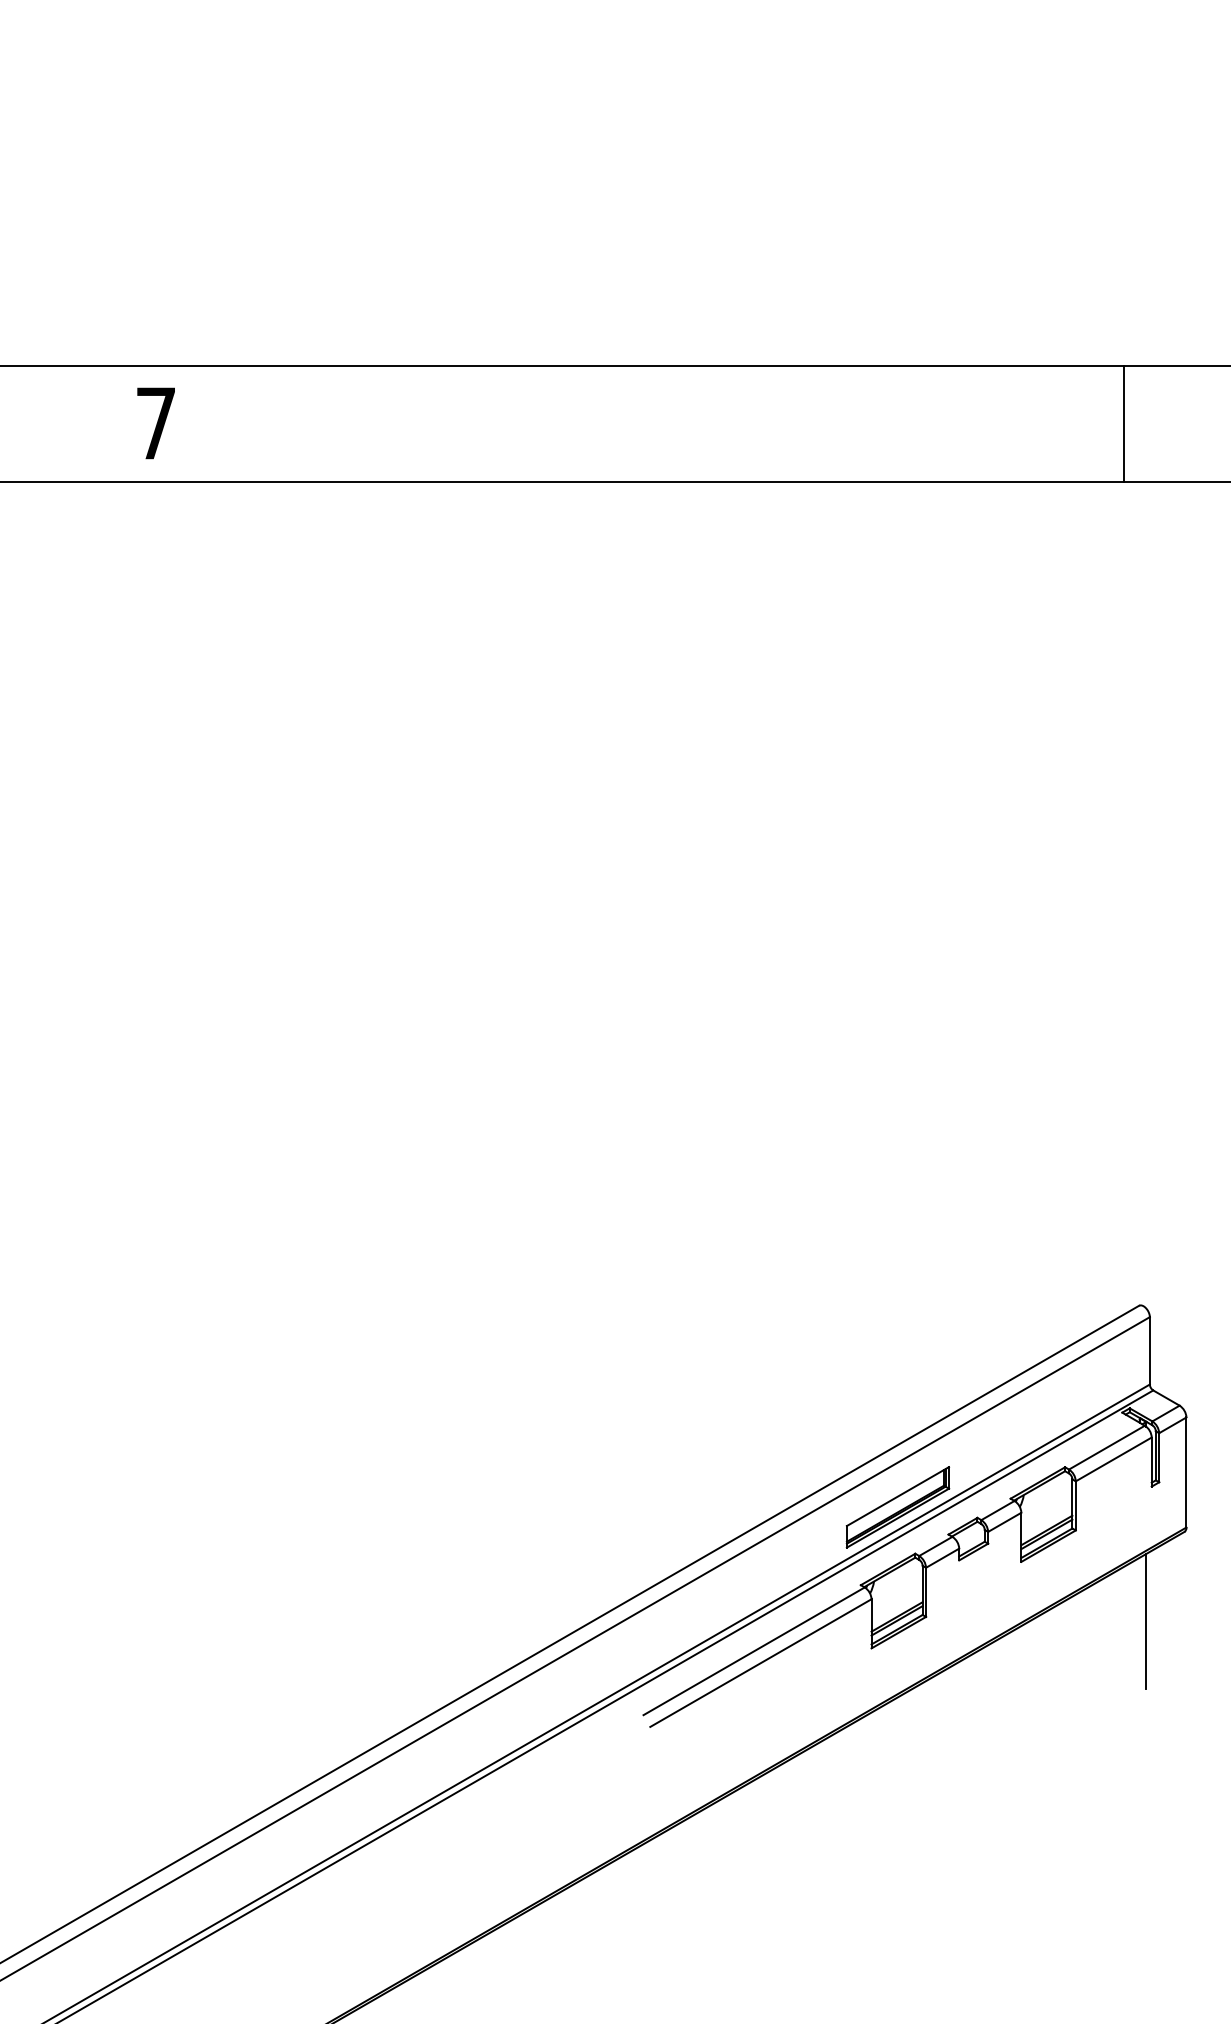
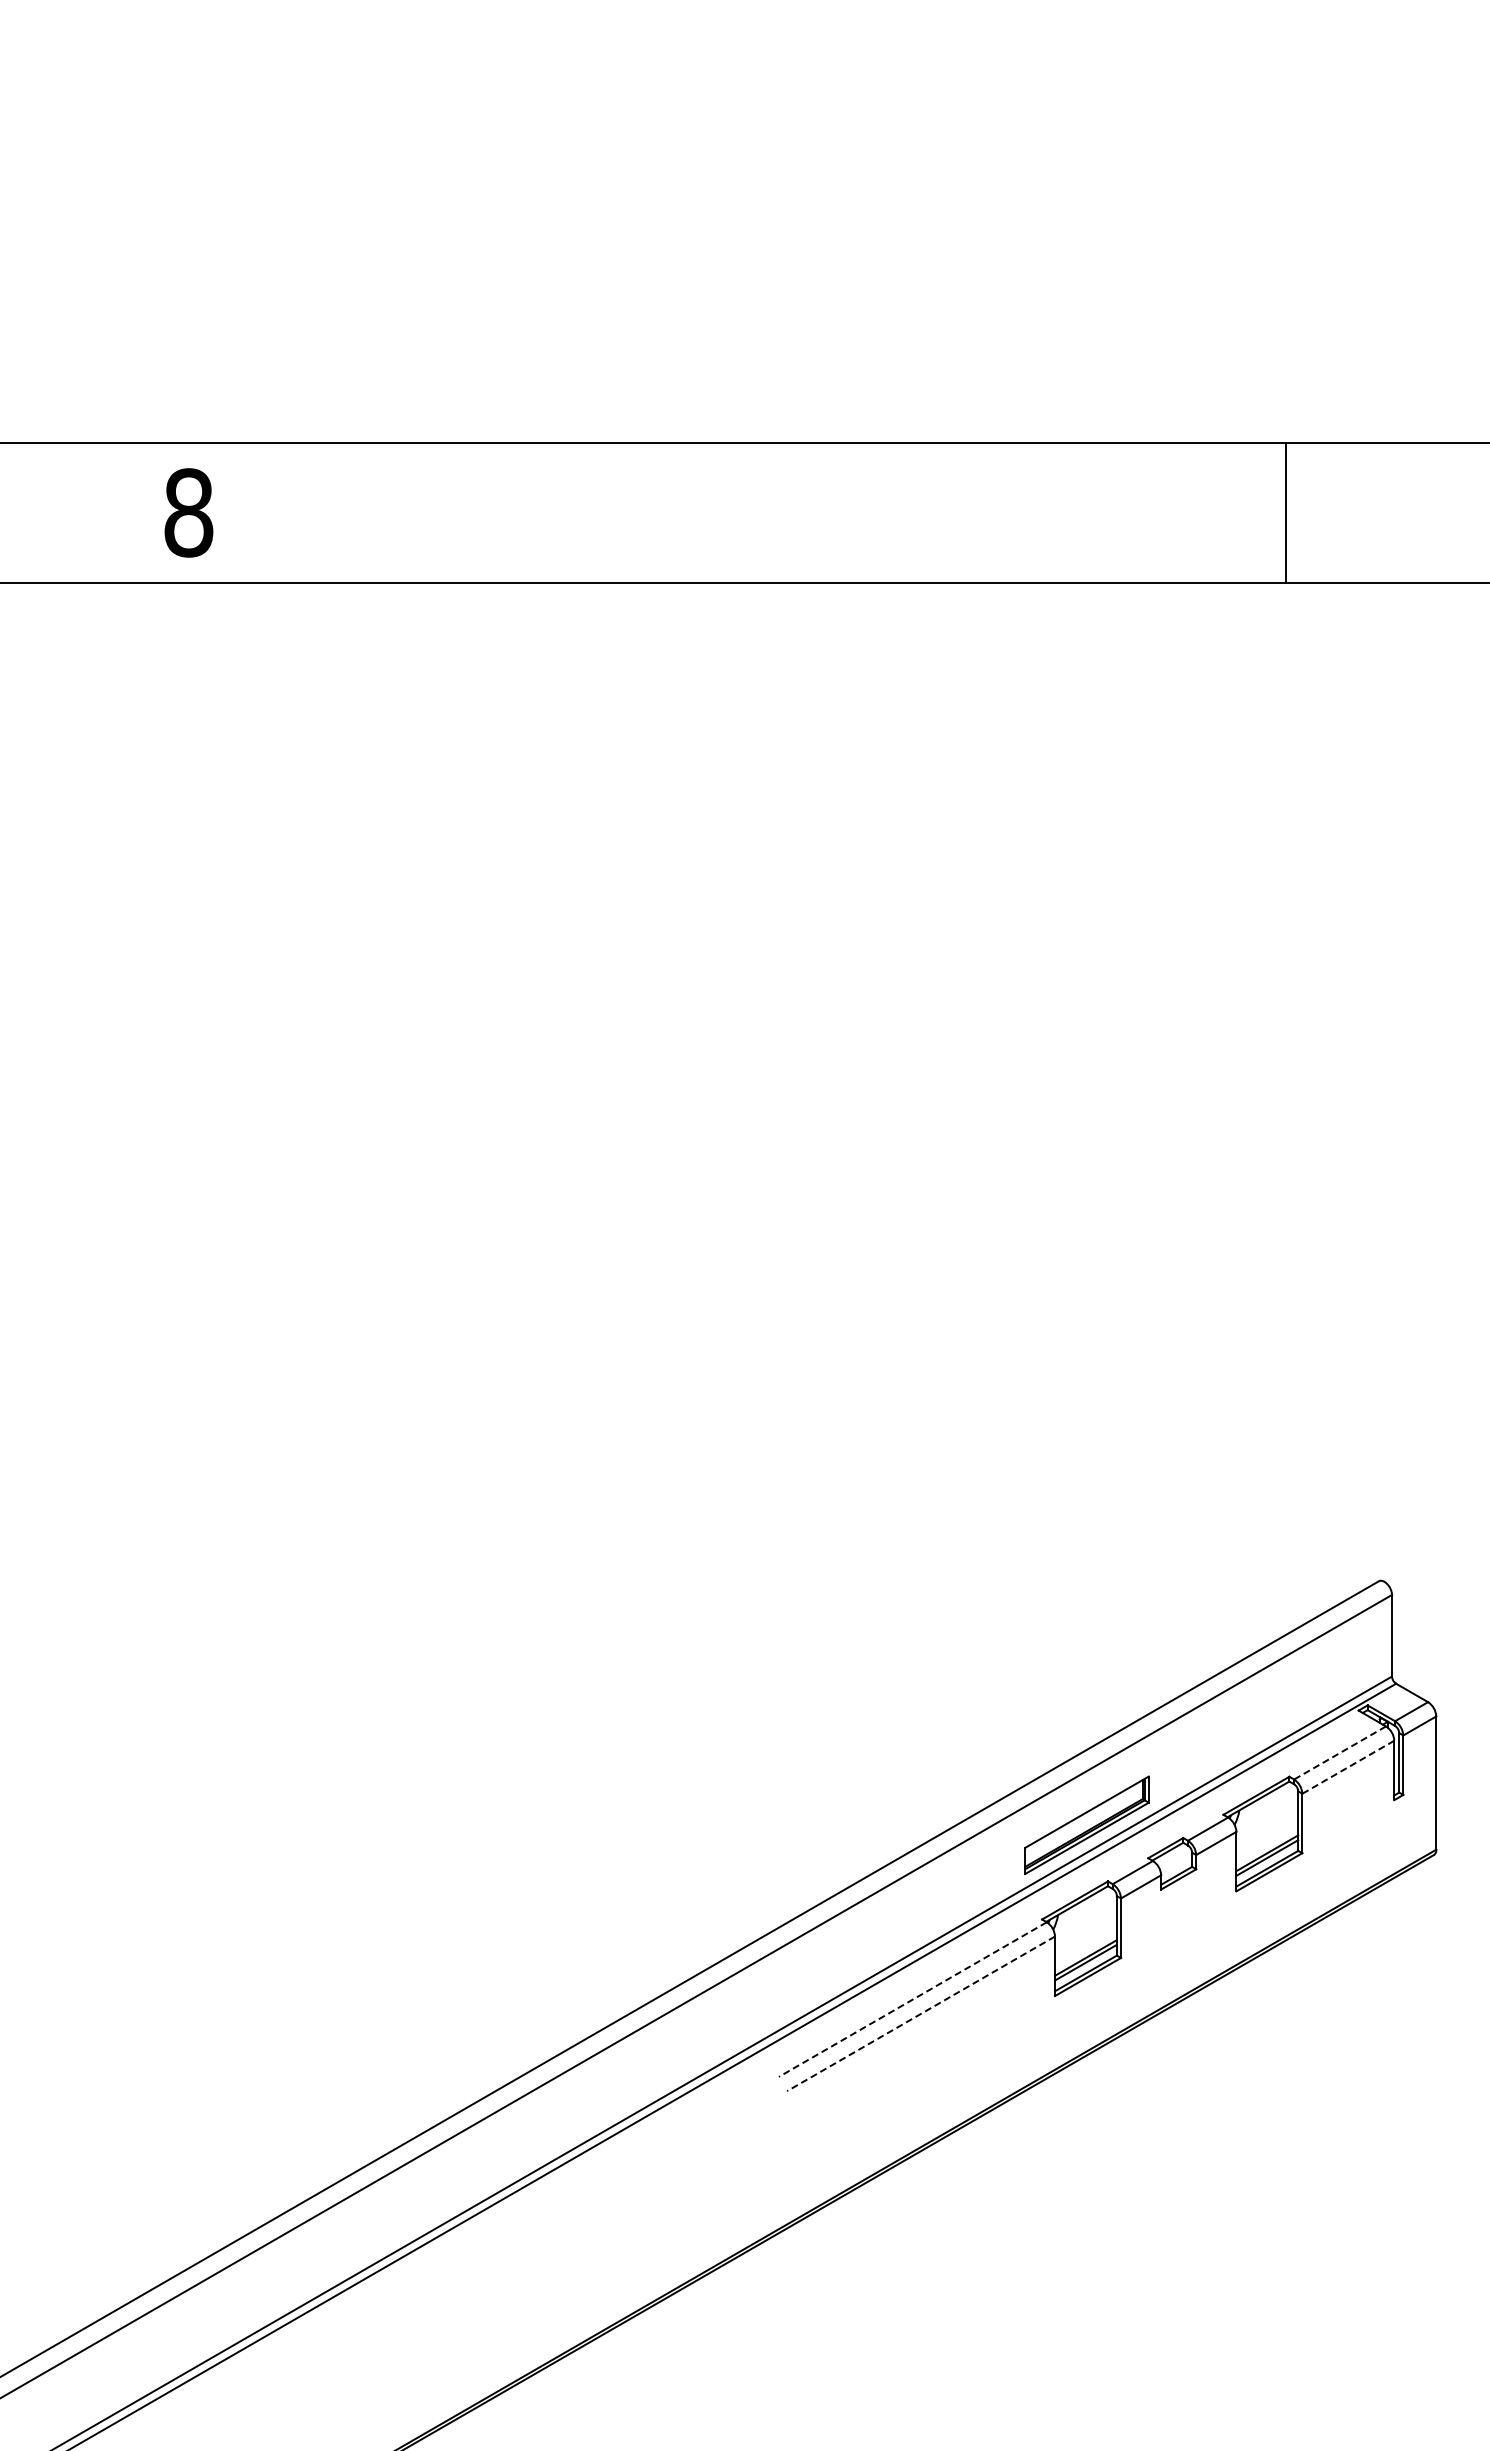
text: (155, 423) -> (188, 512), 7 -> 8
line: (1123, 423) -> (1286, 513), moved
line: (1106, 1448) -> (1339, 1753), solid -> dashed
line: (1113, 1459) -> (1347, 1767), solid -> dashed
line: (1146, 1621) -> (1387, 1963), removed
line: (753, 1651) -> (912, 1999), solid -> dashed
line: (761, 1662) -> (921, 2013), solid -> dashed

